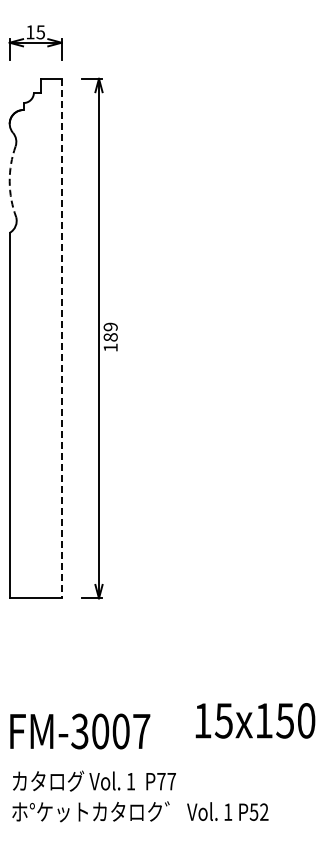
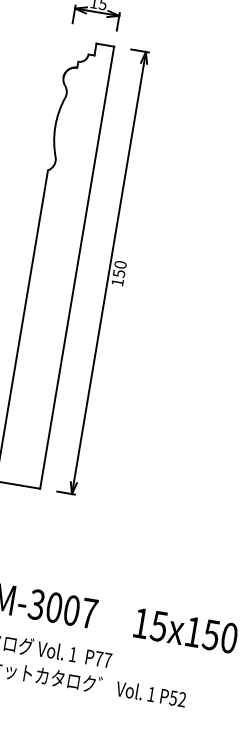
arc: (9, 181) -> (55, 126), dashed -> solid
text: (110, 331) -> (119, 268), 189 -> 150
line: (61, 338) -> (77, 267), dashed -> solid
text: (255, 720) -> (186, 630), moved

